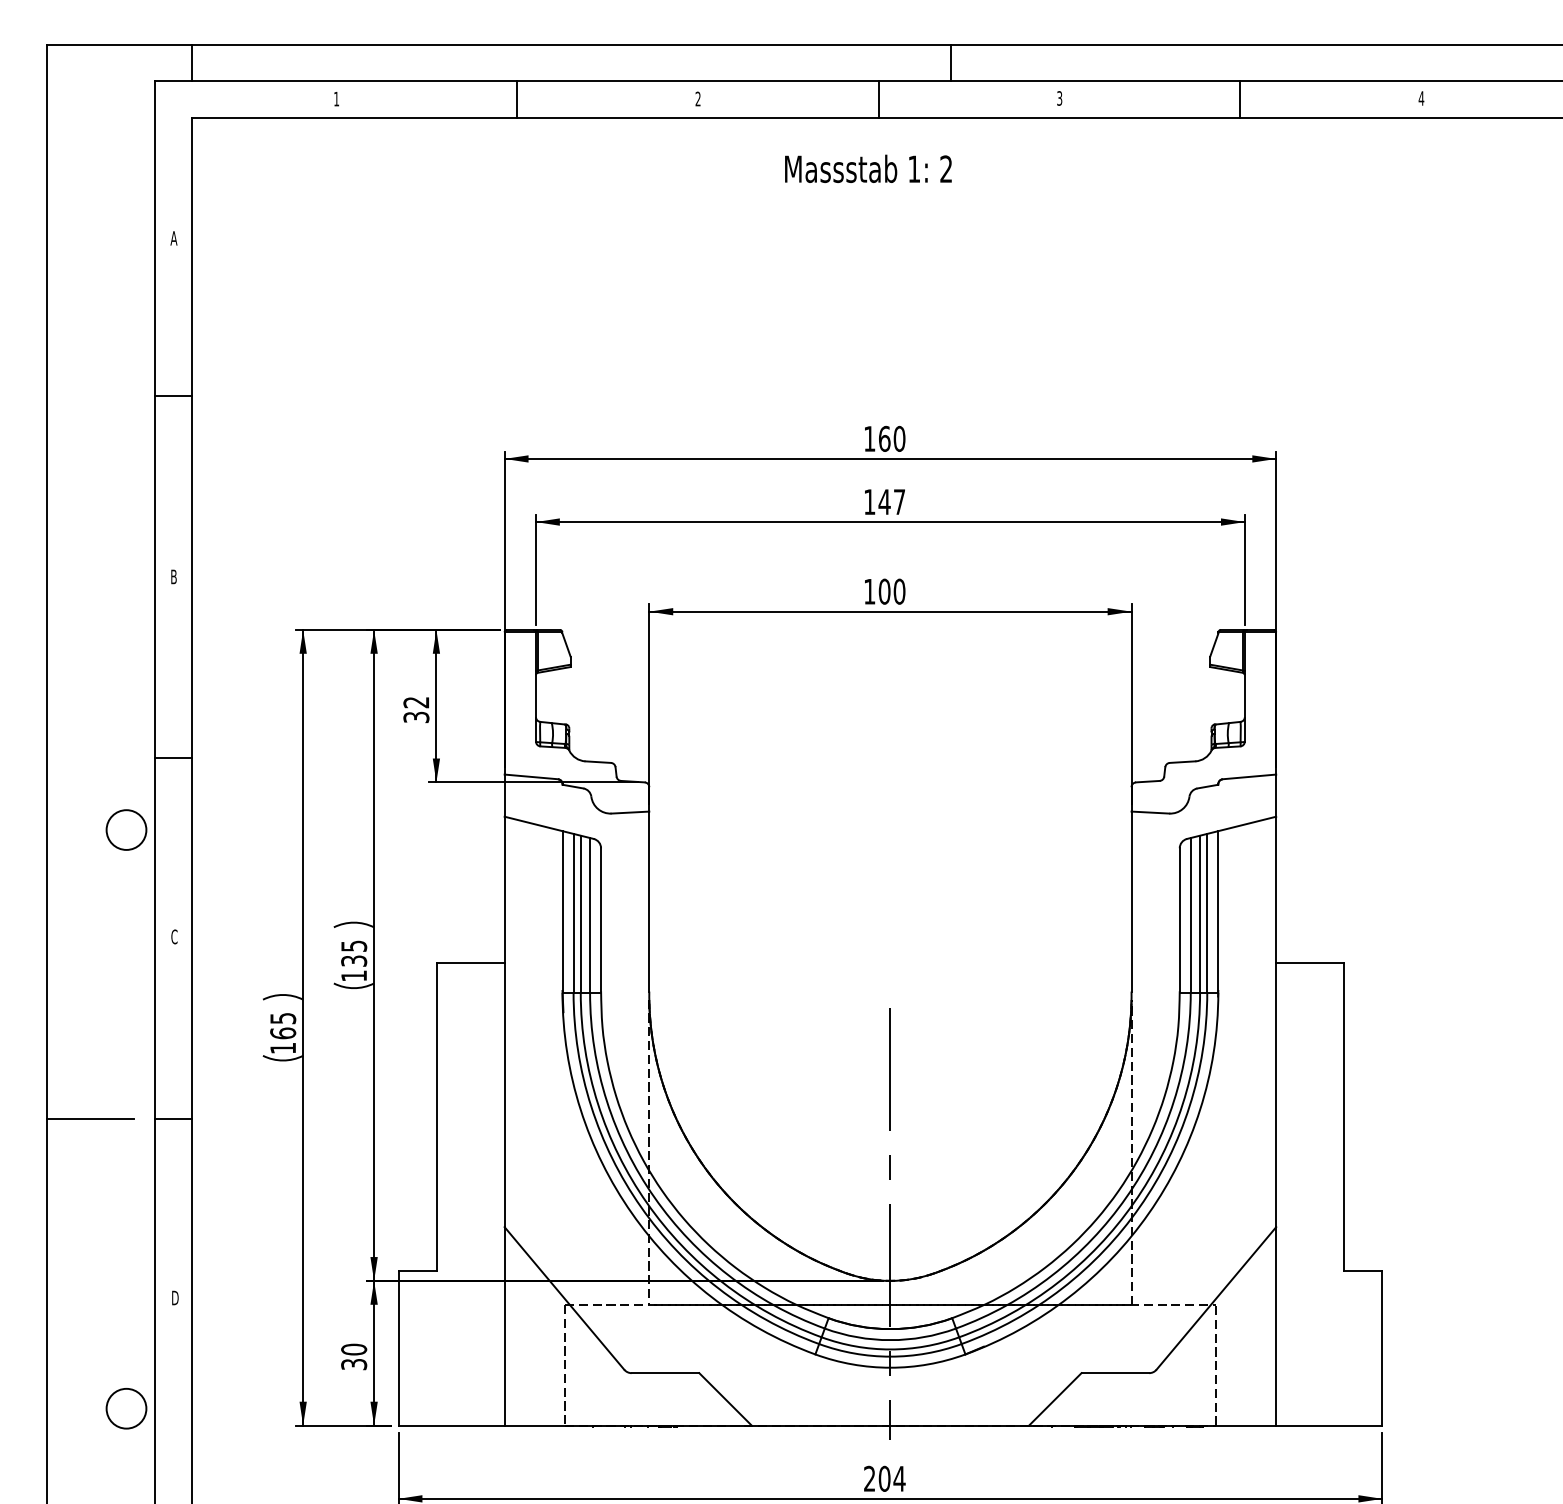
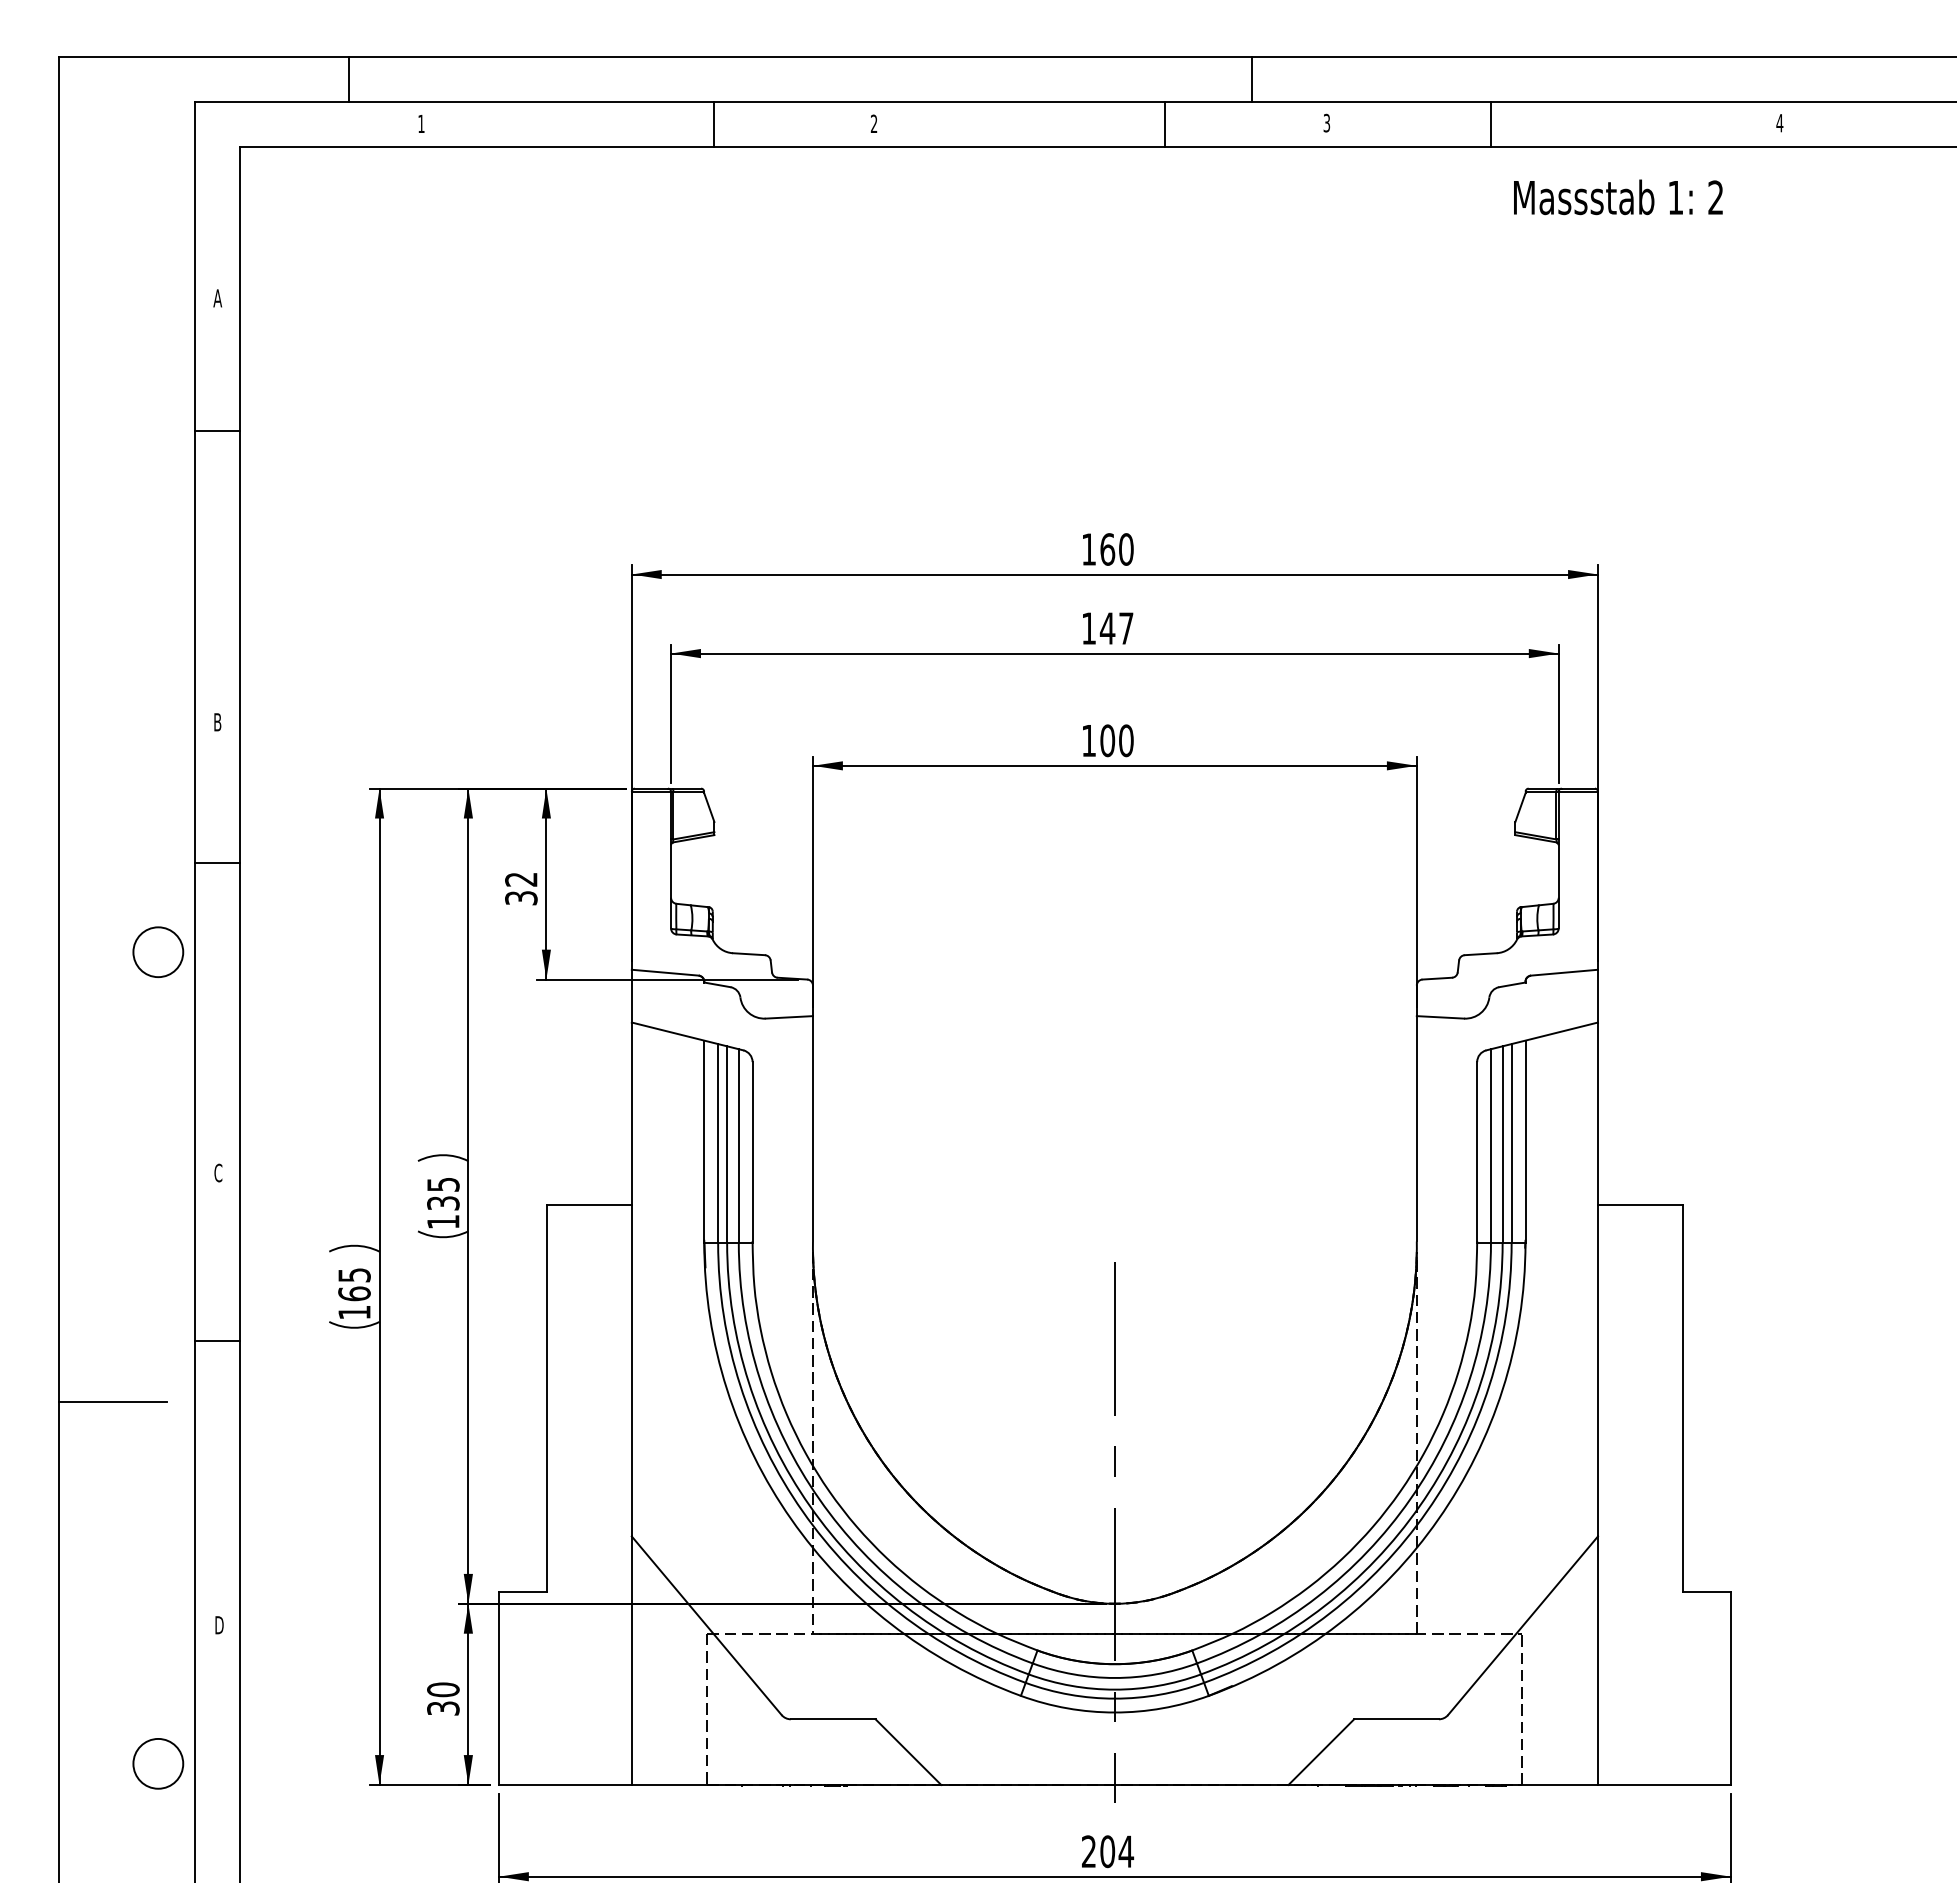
line: (191, 62) -> (348, 78), moved
line: (950, 62) -> (1251, 78), moved
line: (517, 99) -> (714, 124), moved
line: (878, 99) -> (1165, 124), moved
line: (1240, 99) -> (1491, 124), moved
text: (868, 169) -> (1618, 197), moved
line: (172, 395) -> (216, 430), moved
line: (172, 757) -> (216, 862), moved
circle: (126, 829) -> (158, 951), moved
line: (172, 1119) -> (216, 1340), moved

